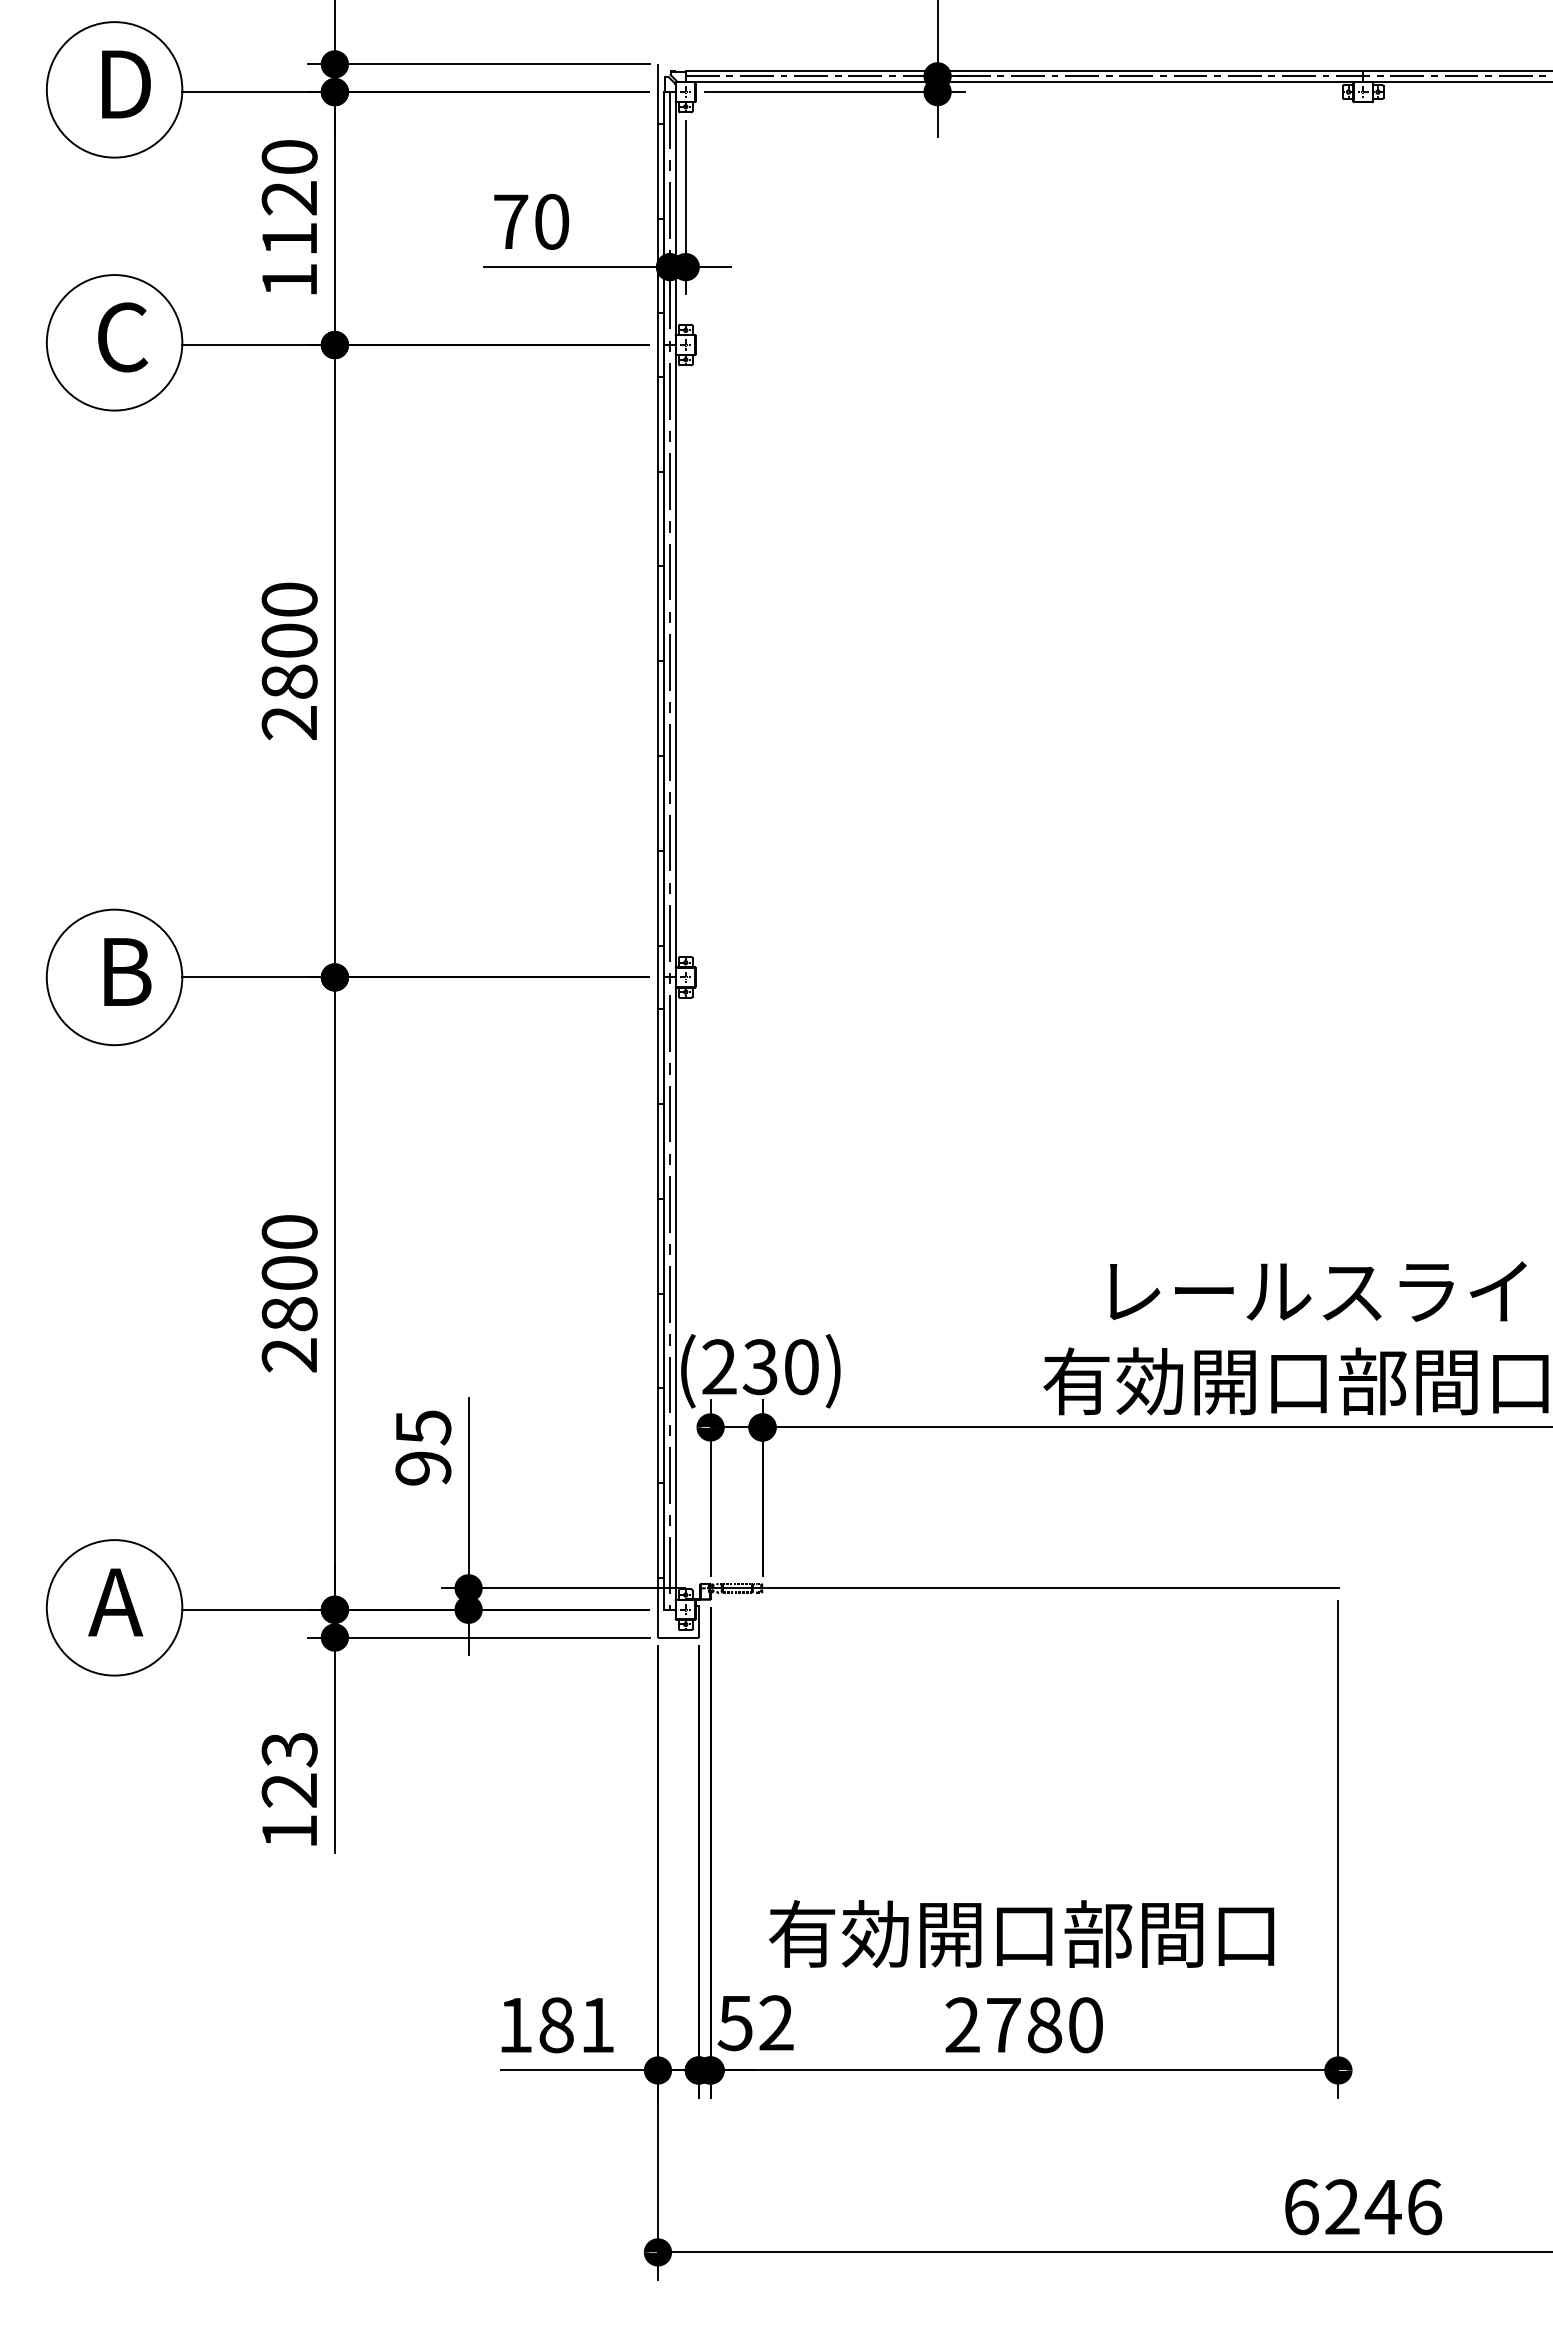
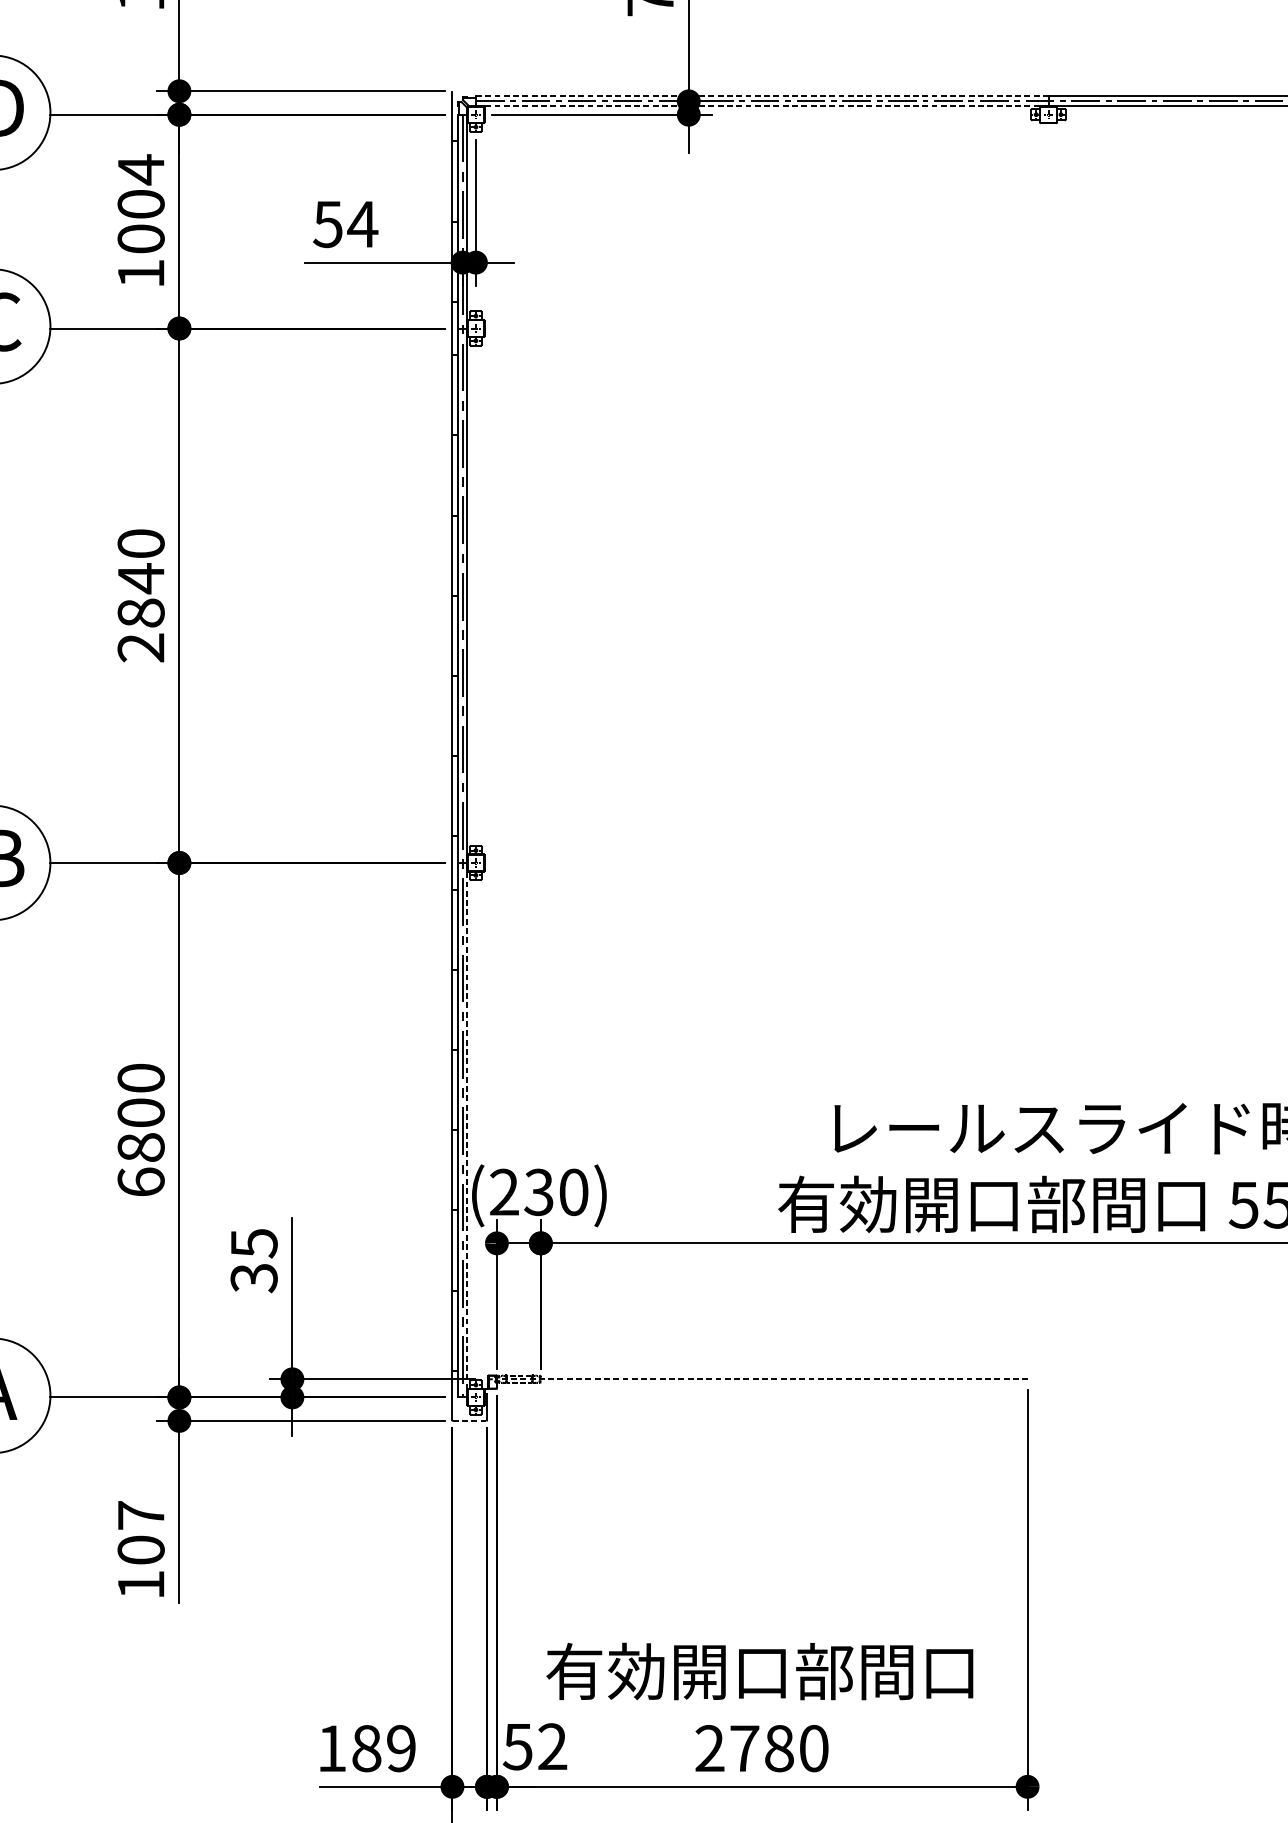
line: (1024, 70) -> (762, 96), solid -> dashed
line: (1024, 81) -> (762, 105), solid -> dashed
text: (289, 196) -> (141, 202), 1120 -> 1004
text: (531, 221) -> (345, 224), 70 -> 54
text: (289, 640) -> (141, 578), 2800 -> 2840
line: (675, 1294) -> (467, 1130), solid -> dashed
text: (289, 1354) -> (141, 1181), 2800 -> 6800
text: (423, 1468) -> (254, 1278), 95 -> 35
line: (1024, 1588) -> (762, 1379), solid -> dashed
line: (678, 1637) -> (469, 1420), solid -> dashed
text: (289, 1769) -> (141, 1532), 123 -> 107
text: (597, 2025) -> (401, 1748), 181 -> 189

